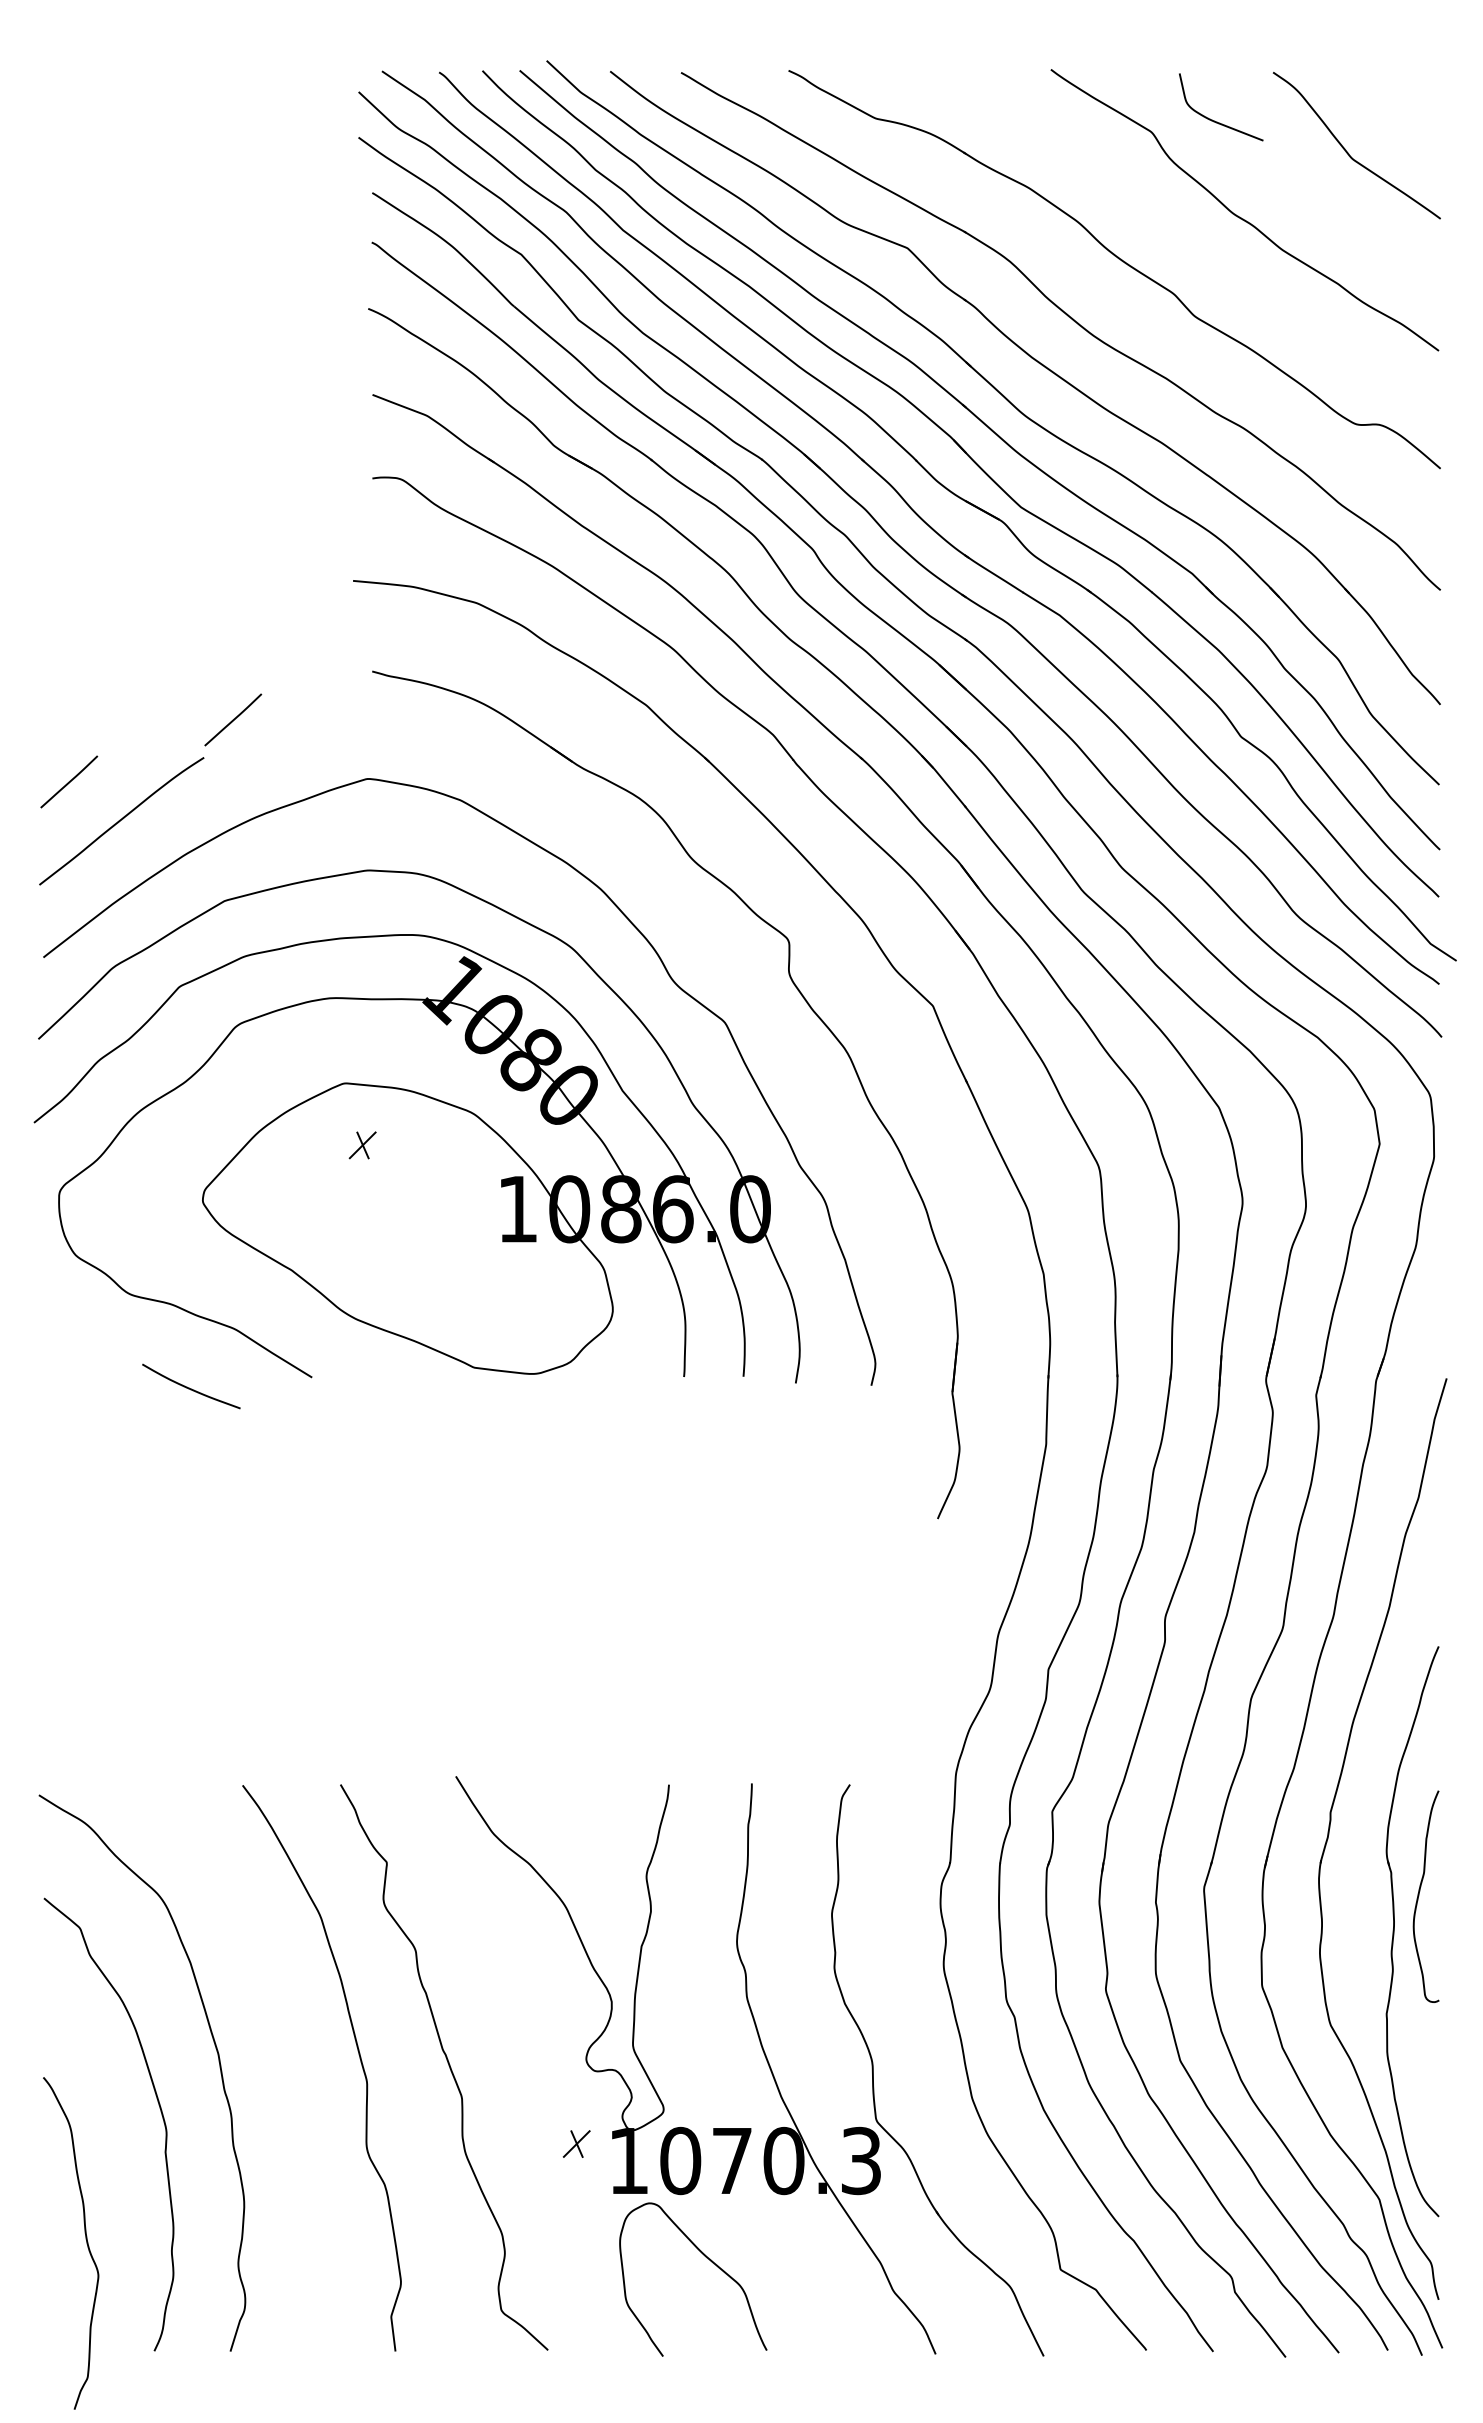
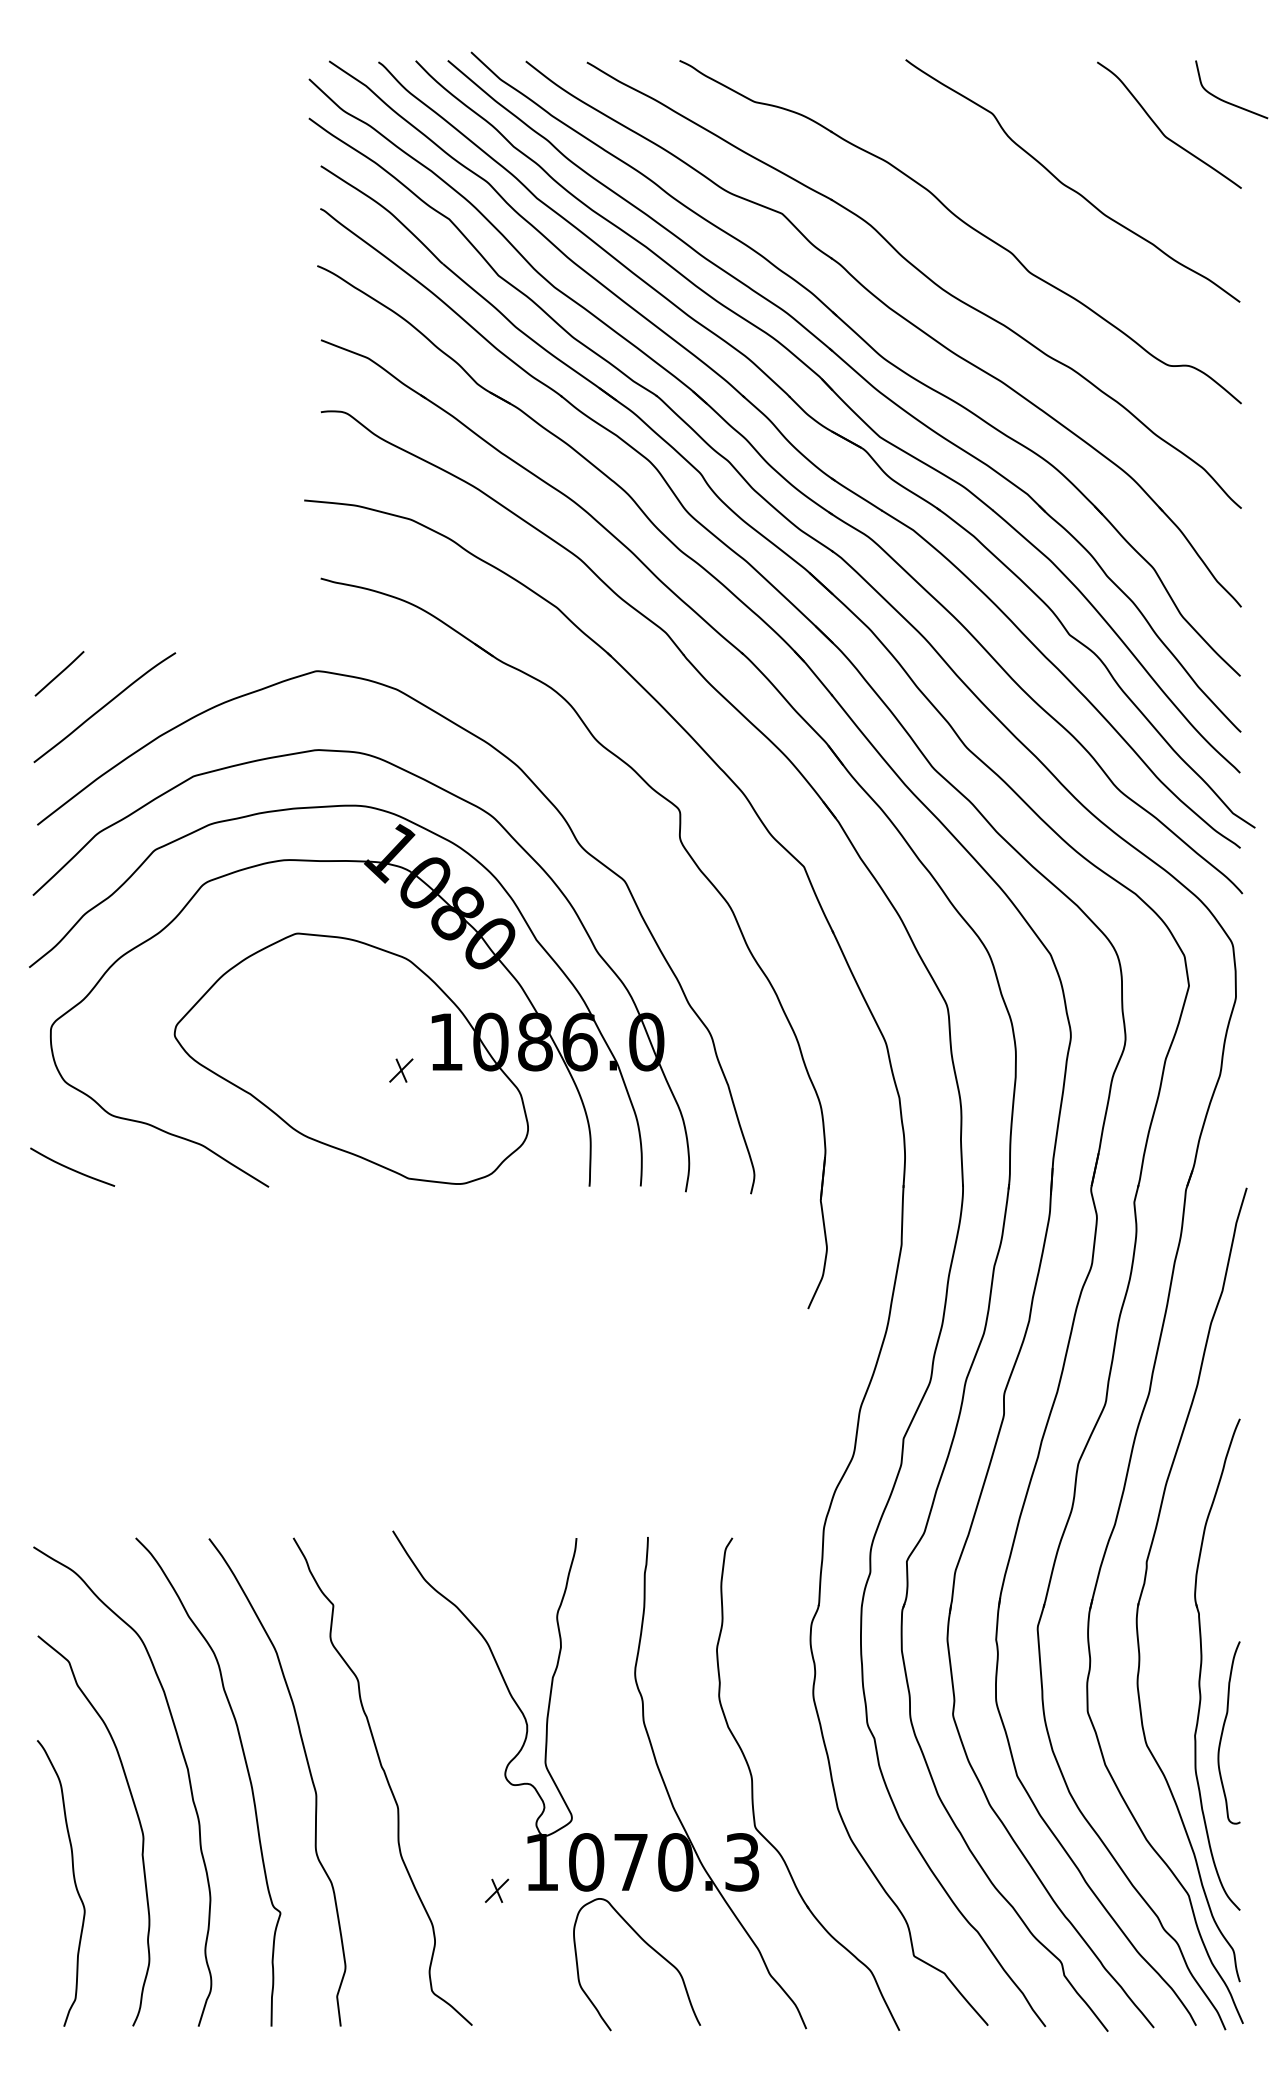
curve: (1217, 121) -> (1228, 101), moved
line: (233, 719) -> (201, 619), removed
part: (362, 1145) -> (401, 1070), moved
curve: (191, 1388) -> (72, 1168), moved
curve: (1419, 1896) -> (1223, 1732), moved
curve: (286, 2054) -> (246, 1770), added
part: (576, 2143) -> (496, 1890), moved
curve: (85, 2239) -> (73, 1880), moved
curve: (706, 2258) -> (648, 1946), moved

